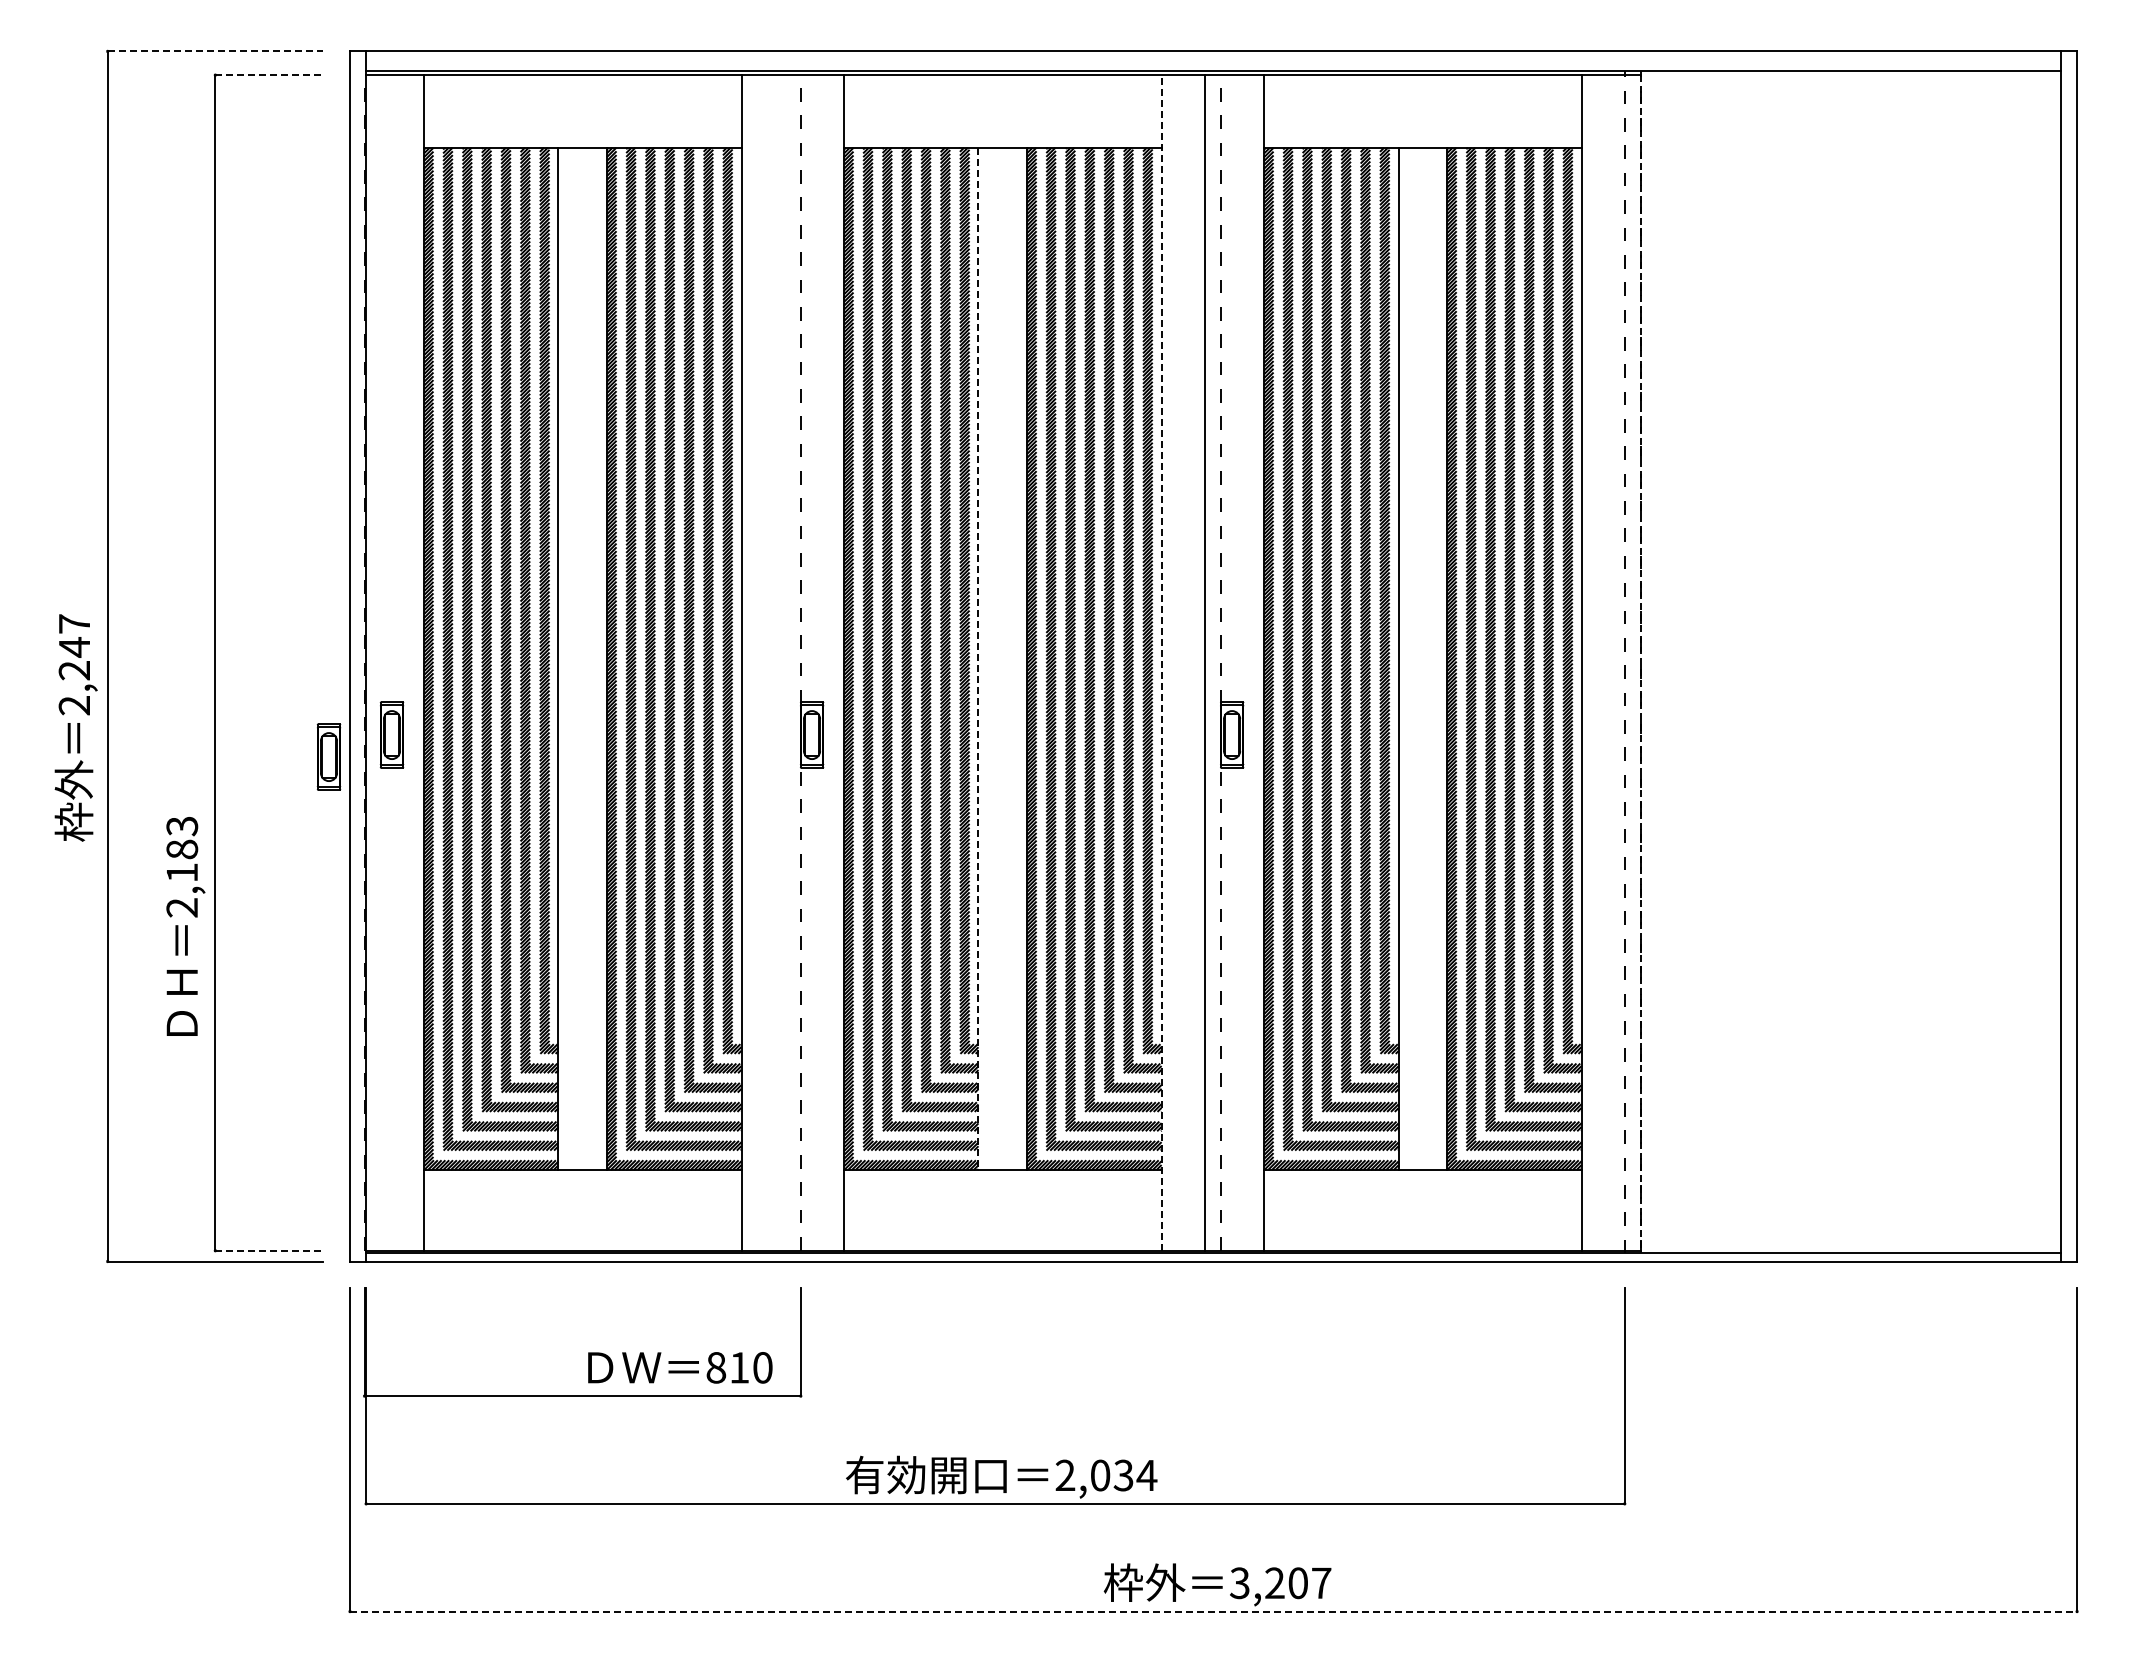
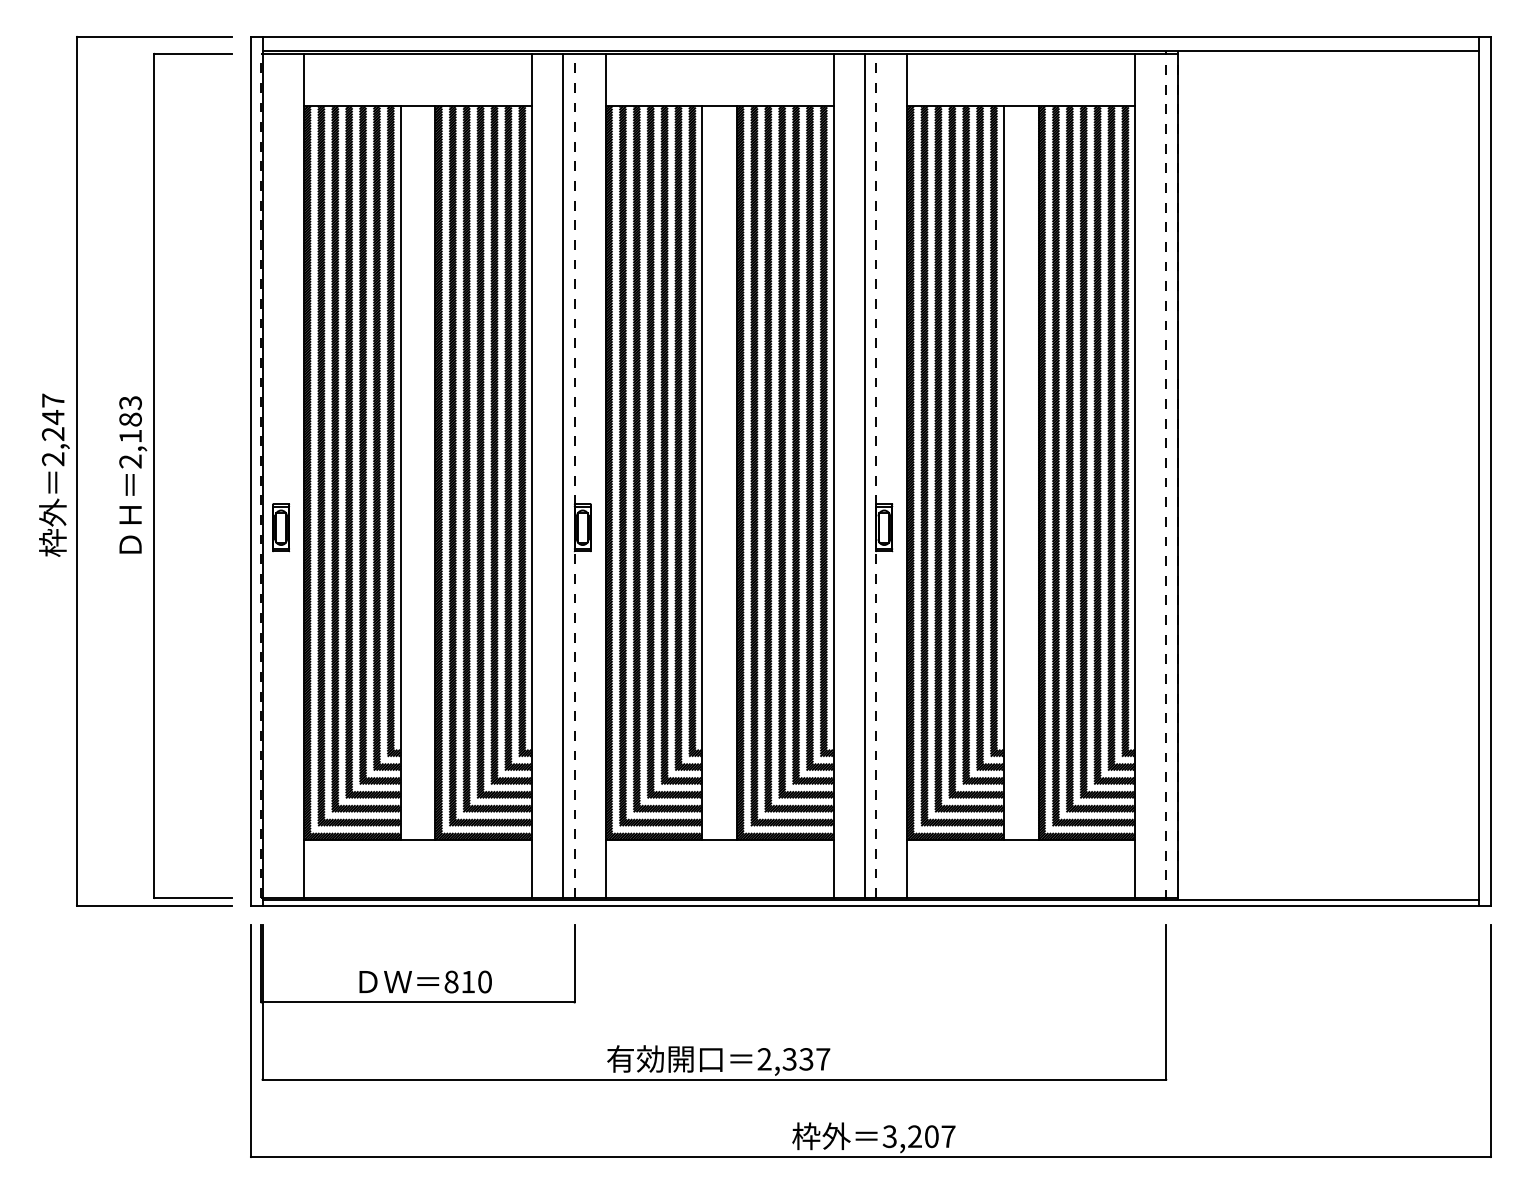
line: (215, 51) -> (154, 37), dashed -> solid
line: (269, 75) -> (193, 54), dashed -> solid
line: (978, 659) -> (702, 473), dashed -> solid
line: (784, 662) -> (562, 475), added
line: (1161, 662) -> (833, 475), dashed -> solid
line: (1640, 662) -> (1177, 475), dashed -> solid
text: (75, 727) -> (53, 474), moved
part: (328, 756) -> (235, 543), removed
text: (185, 926) -> (132, 474), moved
line: (269, 1250) -> (193, 897), dashed -> solid
text: (680, 1367) -> (425, 981), moved
text: (1123, 1475) -> (806, 1059), 2,034 -> 2,337
line: (1213, 1611) -> (870, 1156), dashed -> solid

